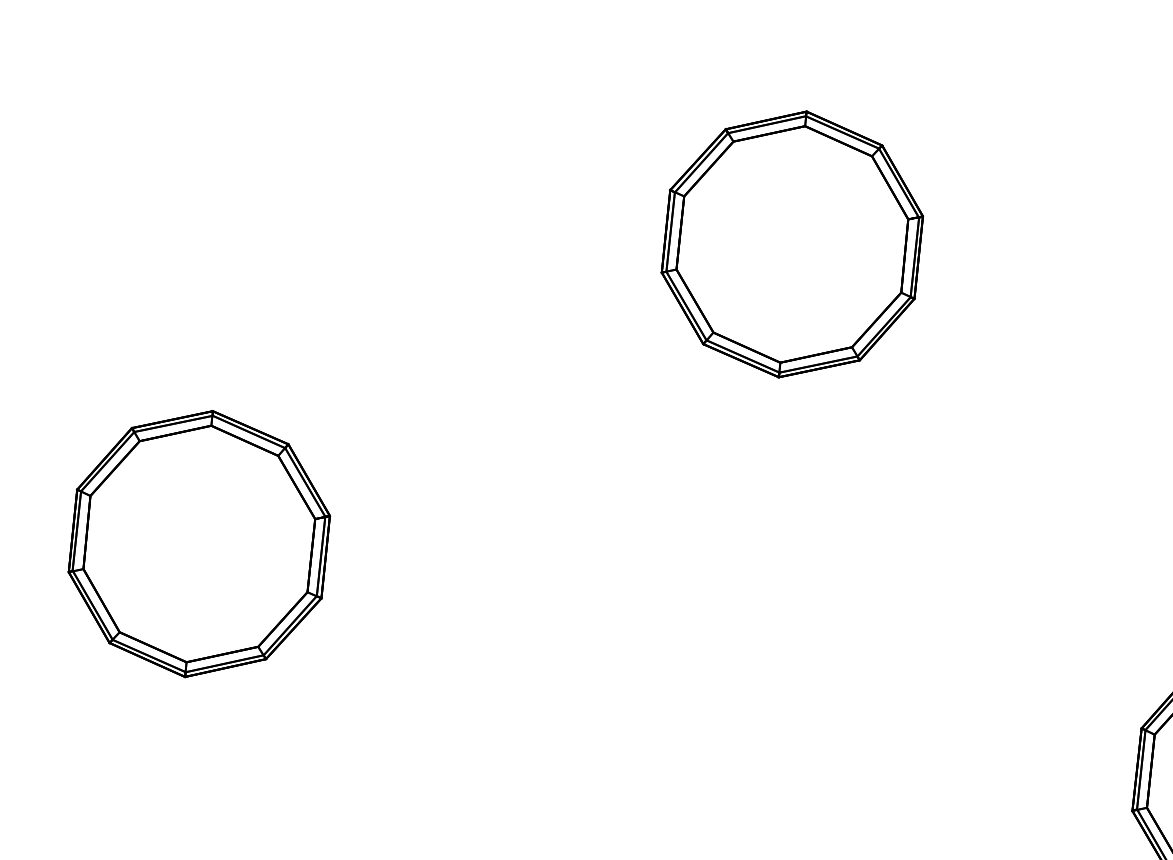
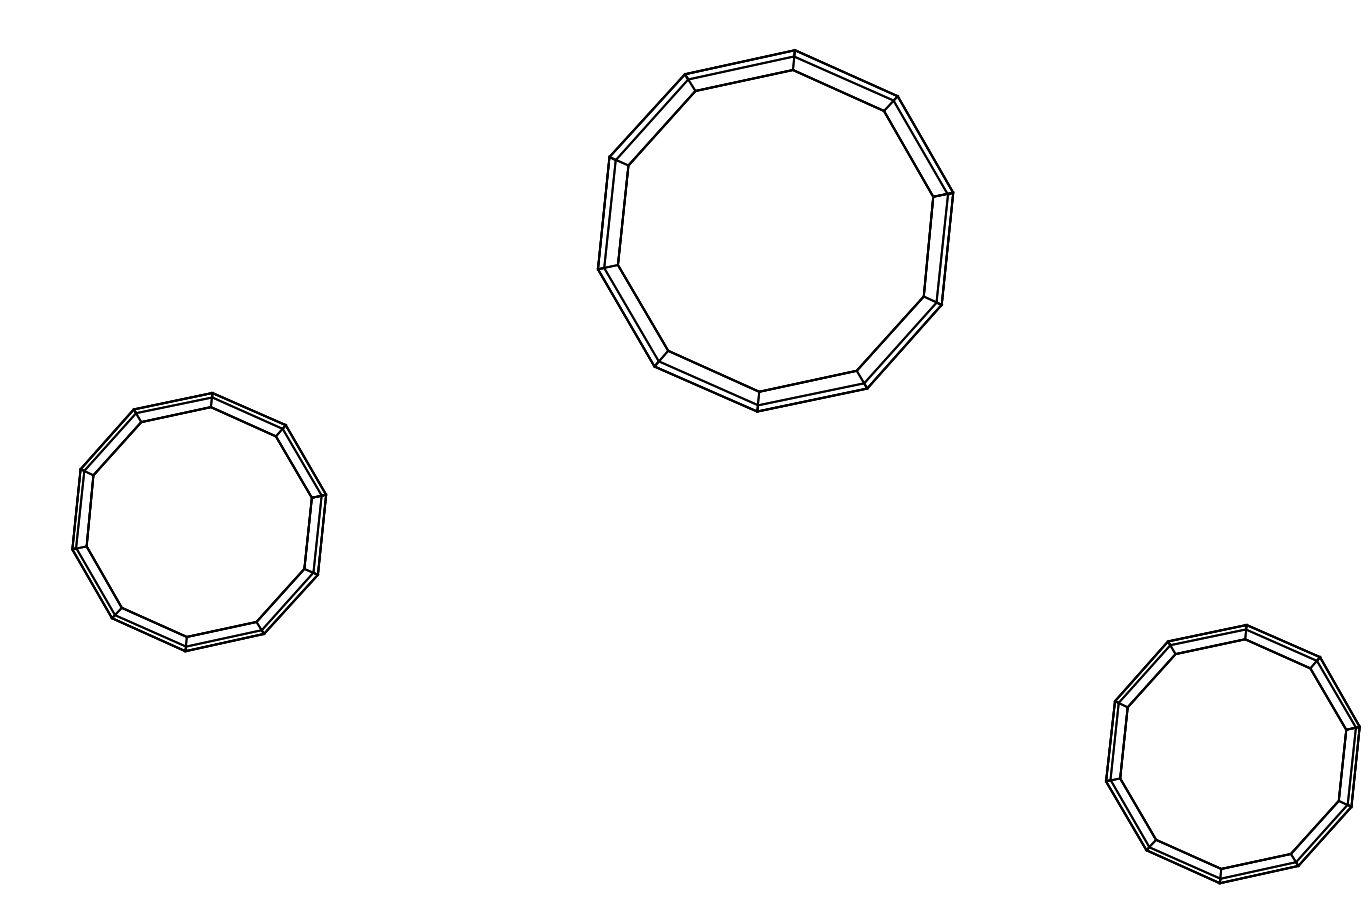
part: (792, 244) -> (775, 230), size x1.4

